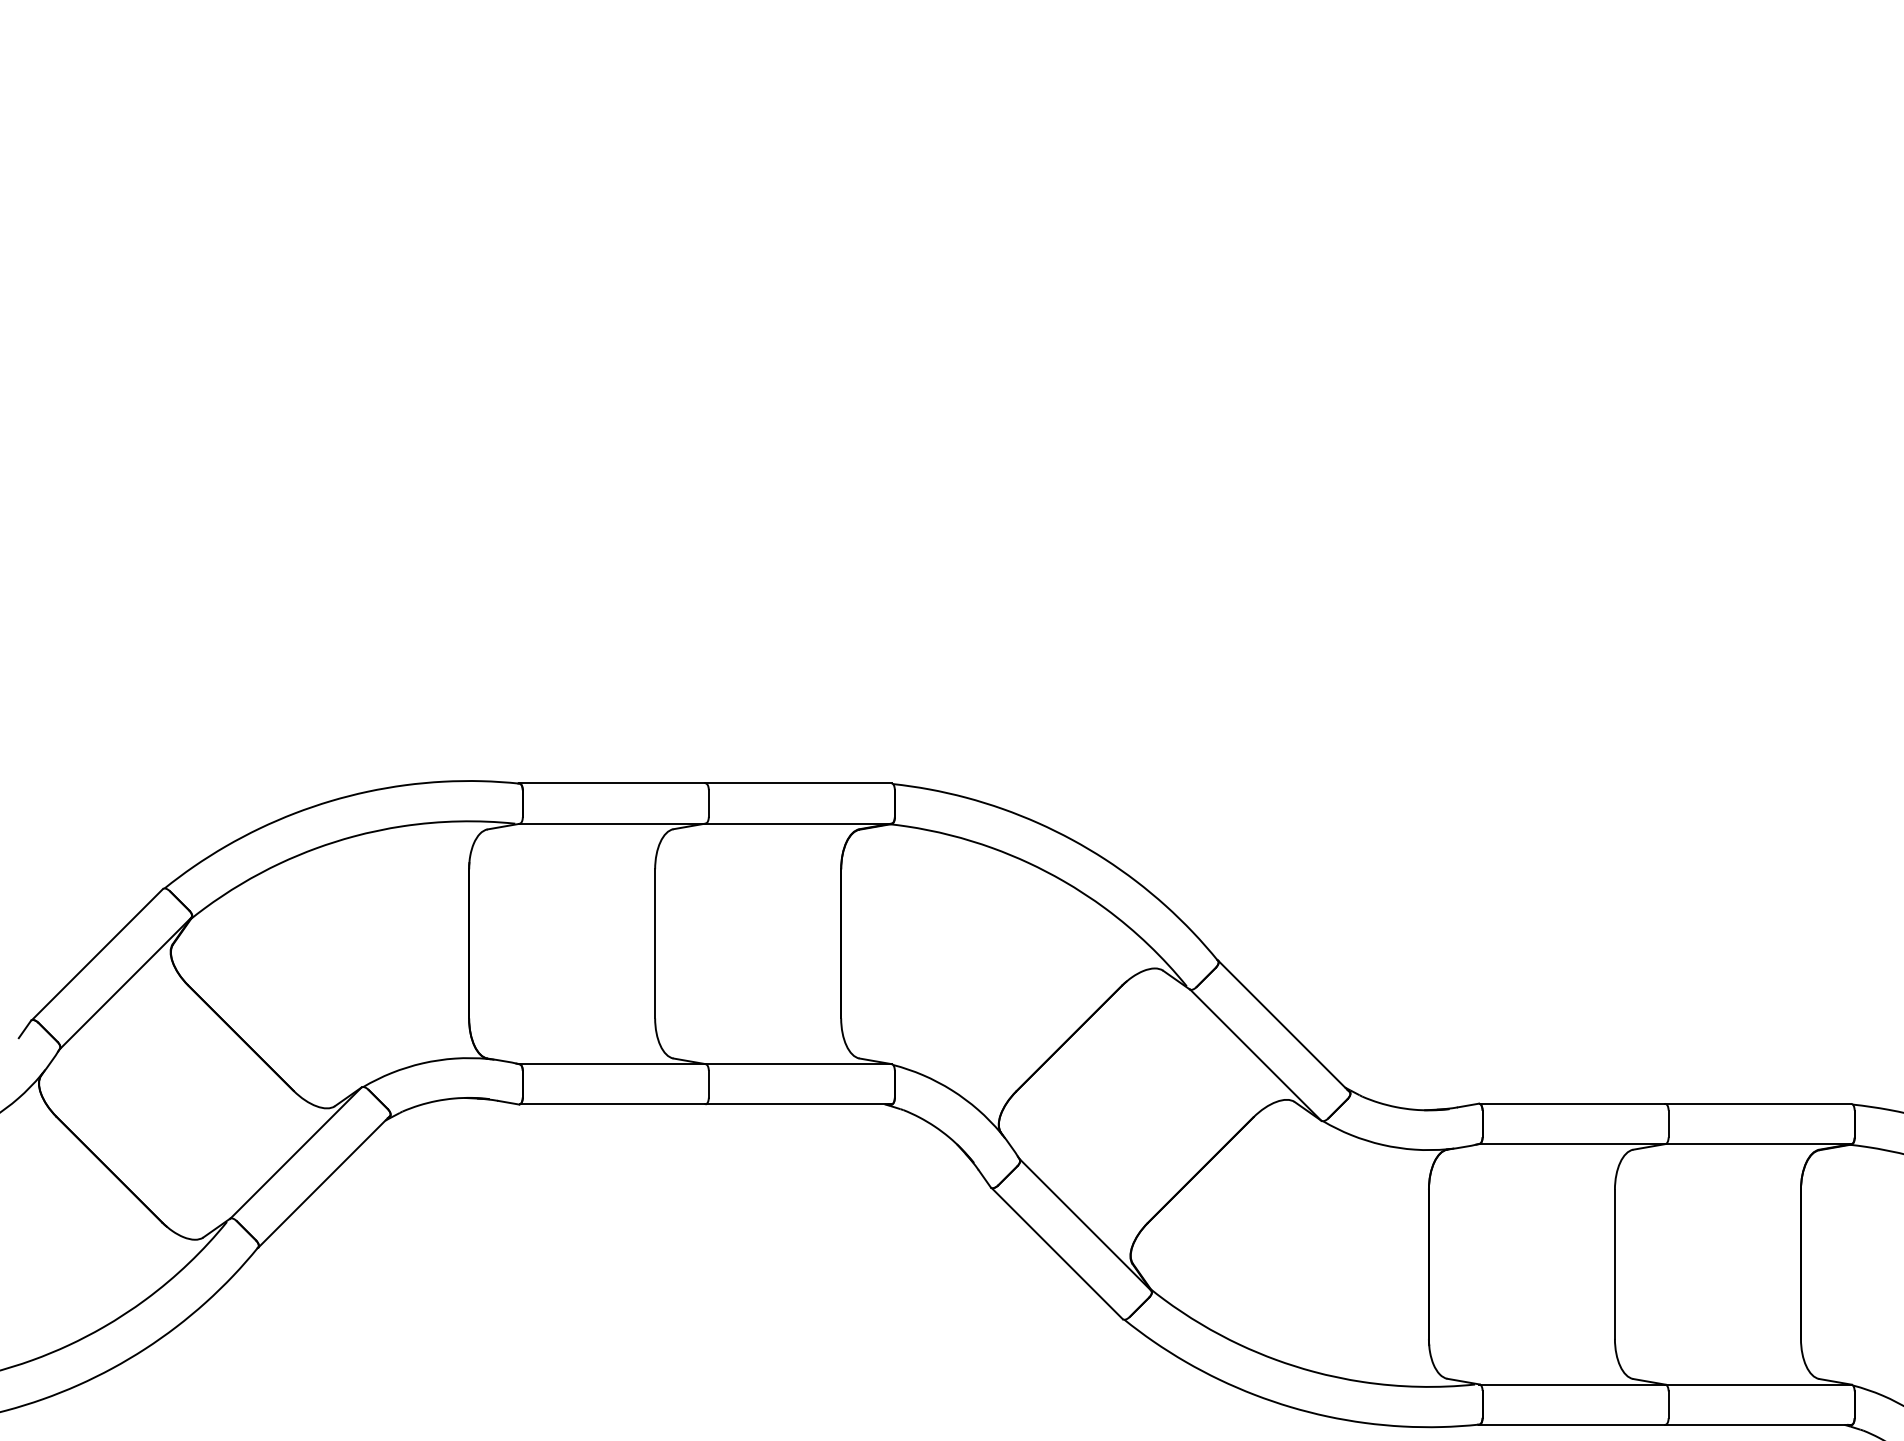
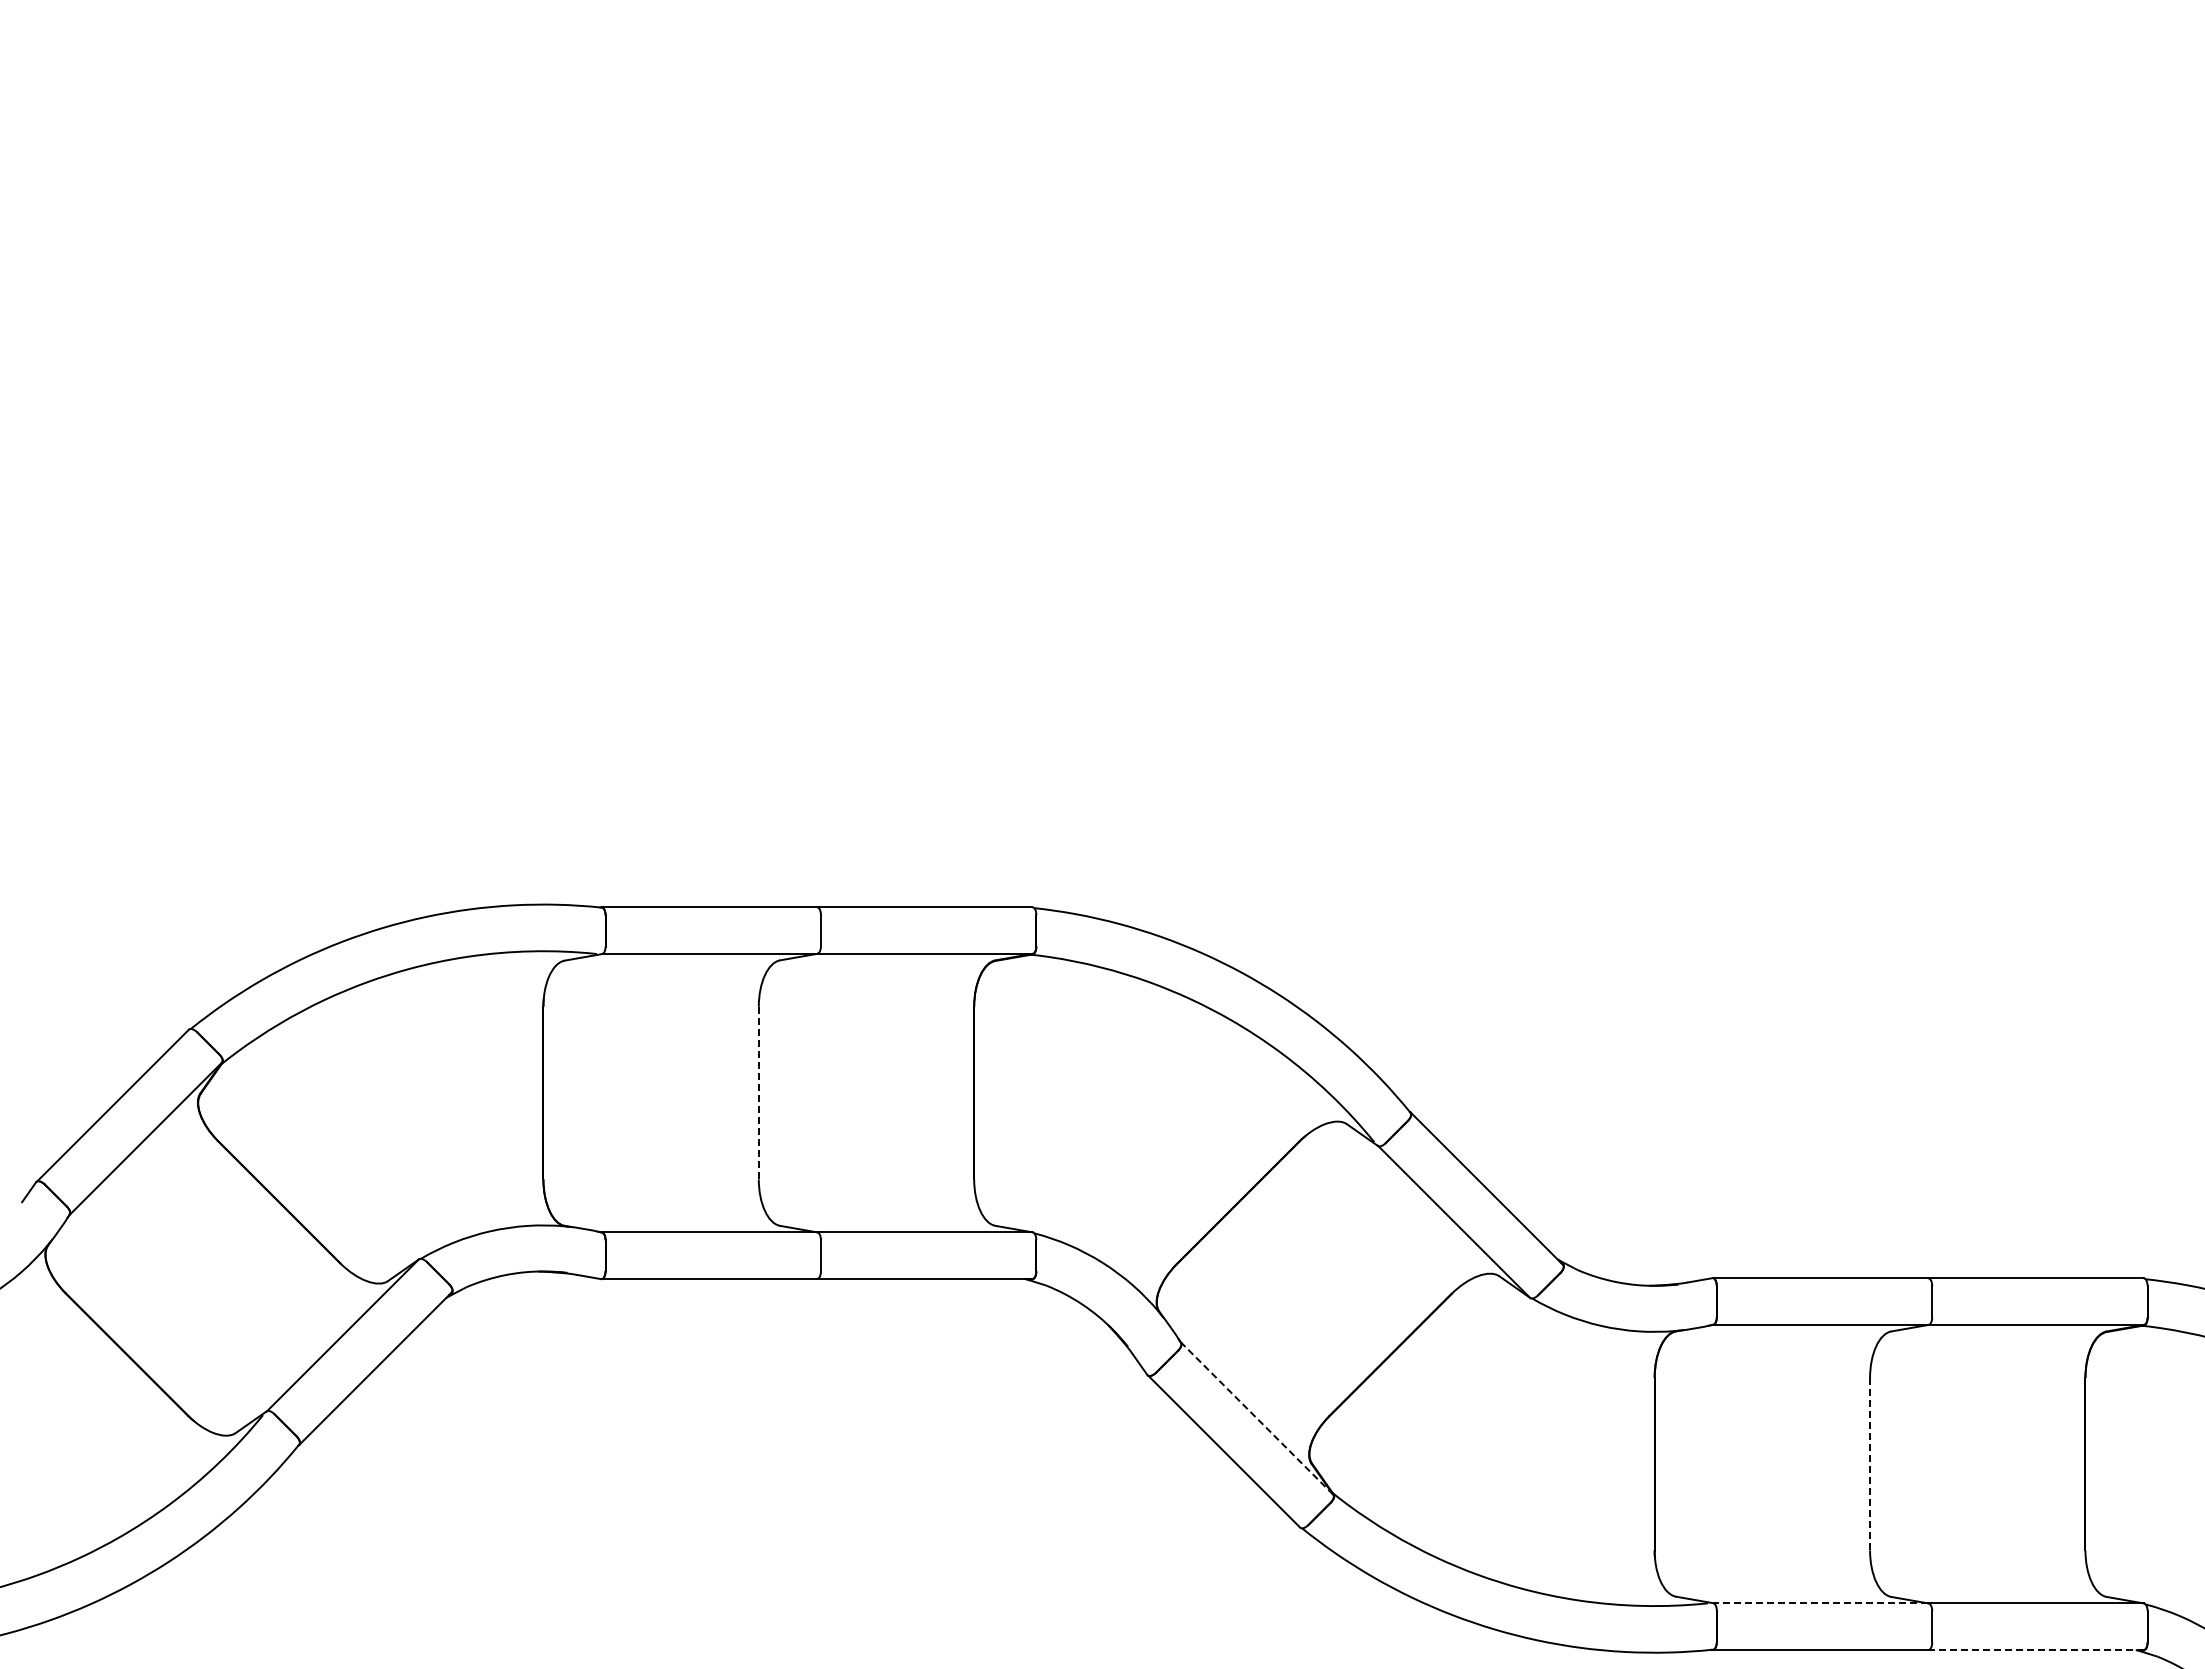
line: (654, 943) -> (758, 1092), solid -> dashed
line: (1085, 1224) -> (1257, 1418), solid -> dashed
line: (1615, 1263) -> (1870, 1463), solid -> dashed
line: (1572, 1384) -> (1820, 1603), solid -> dashed
line: (1758, 1425) -> (2036, 1650), solid -> dashed

